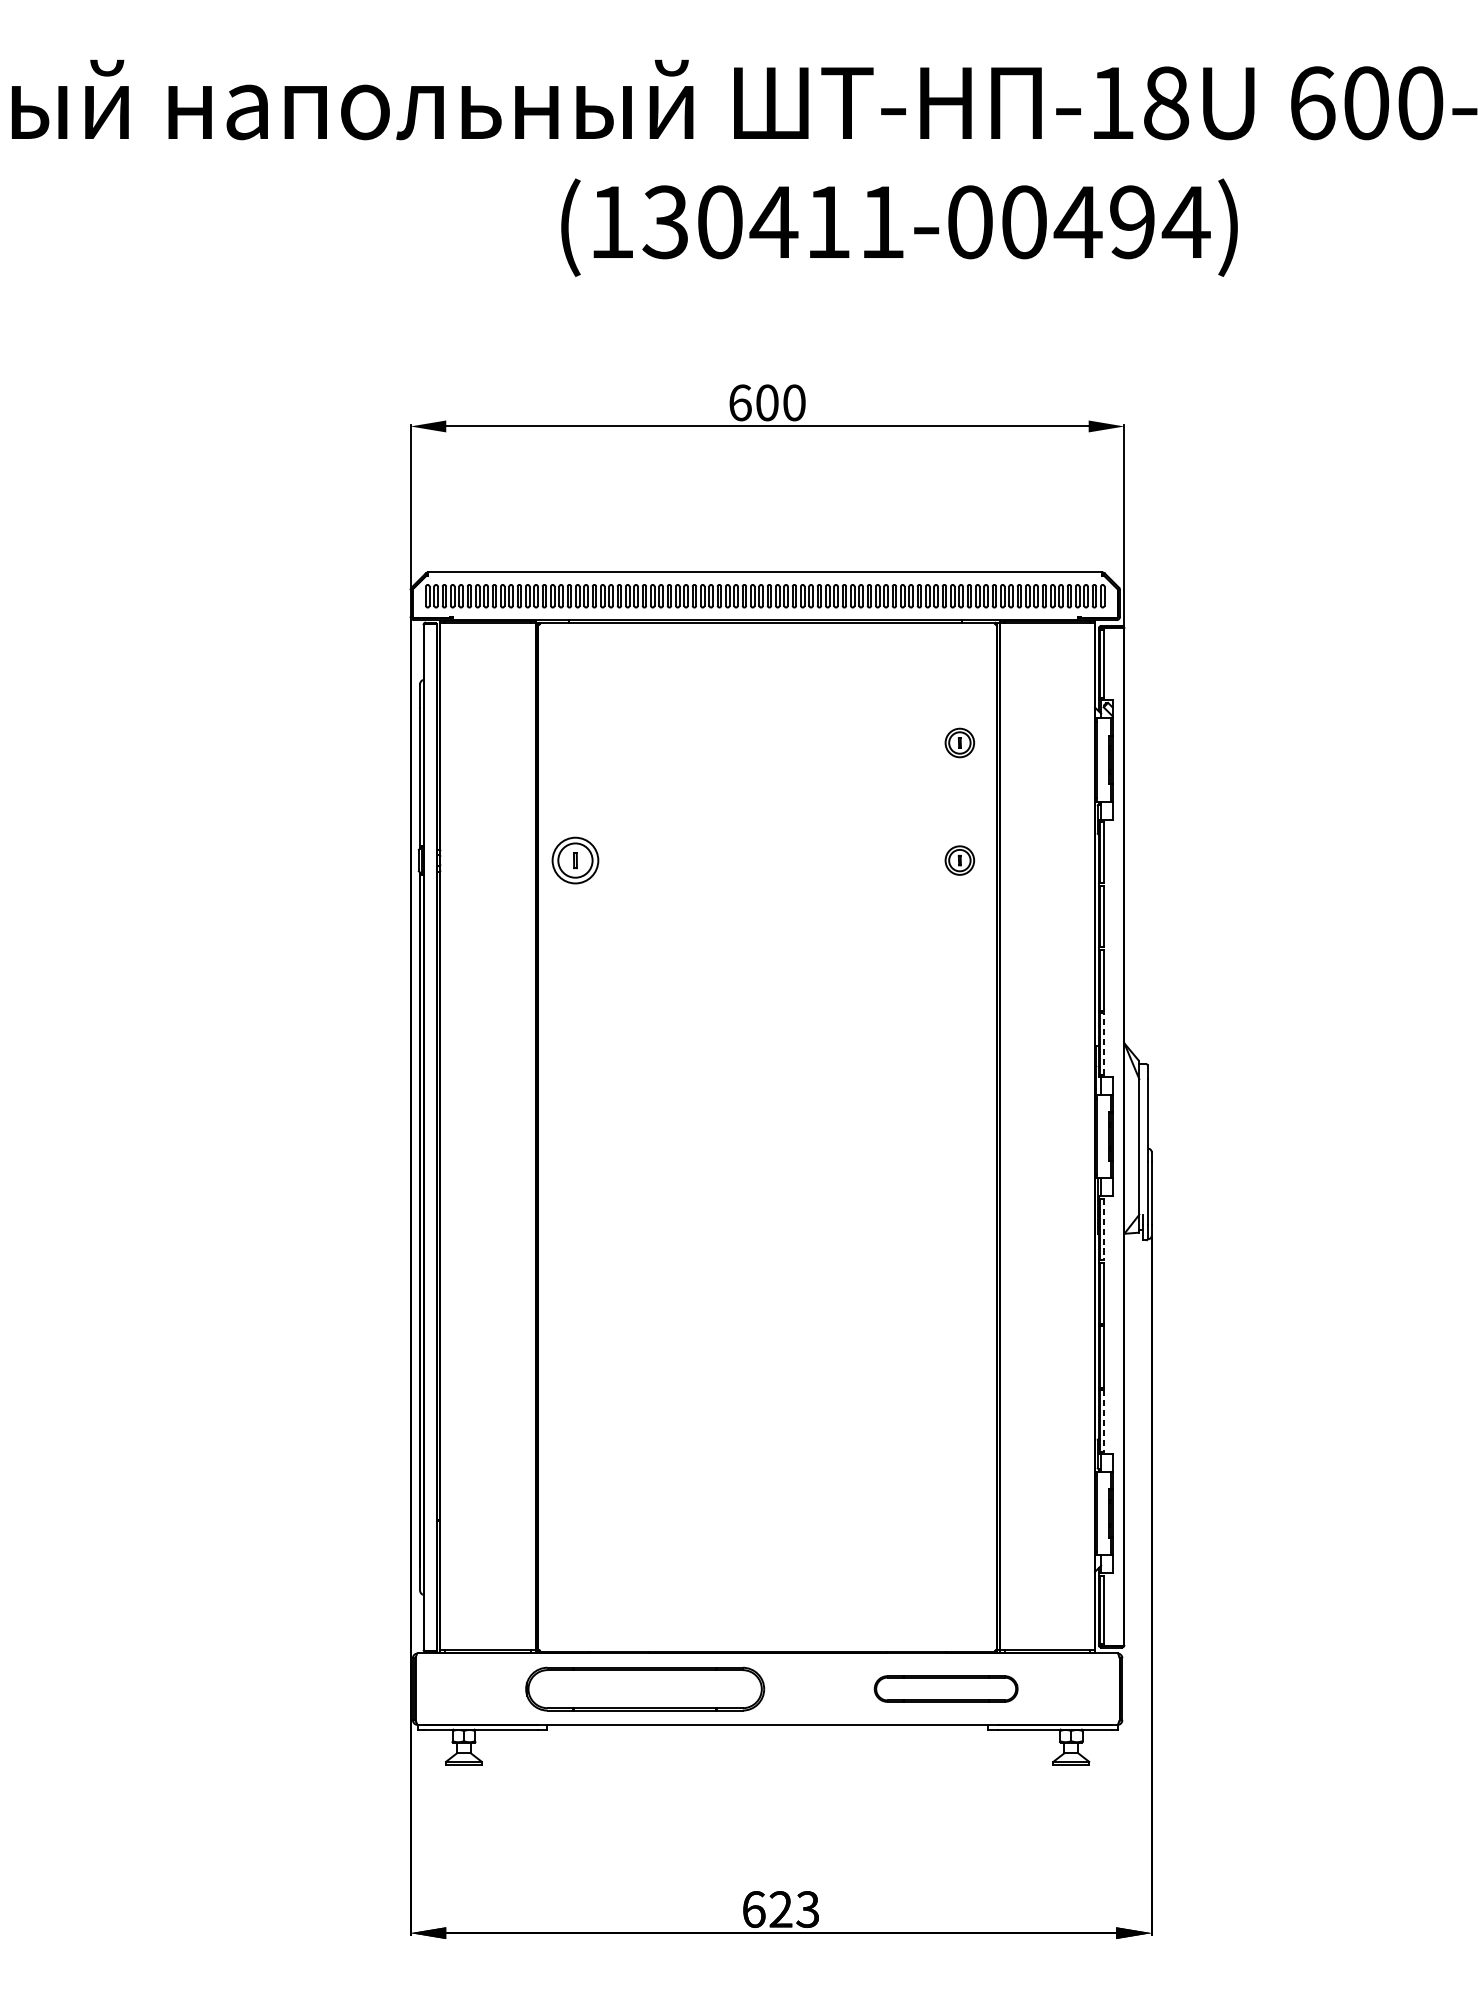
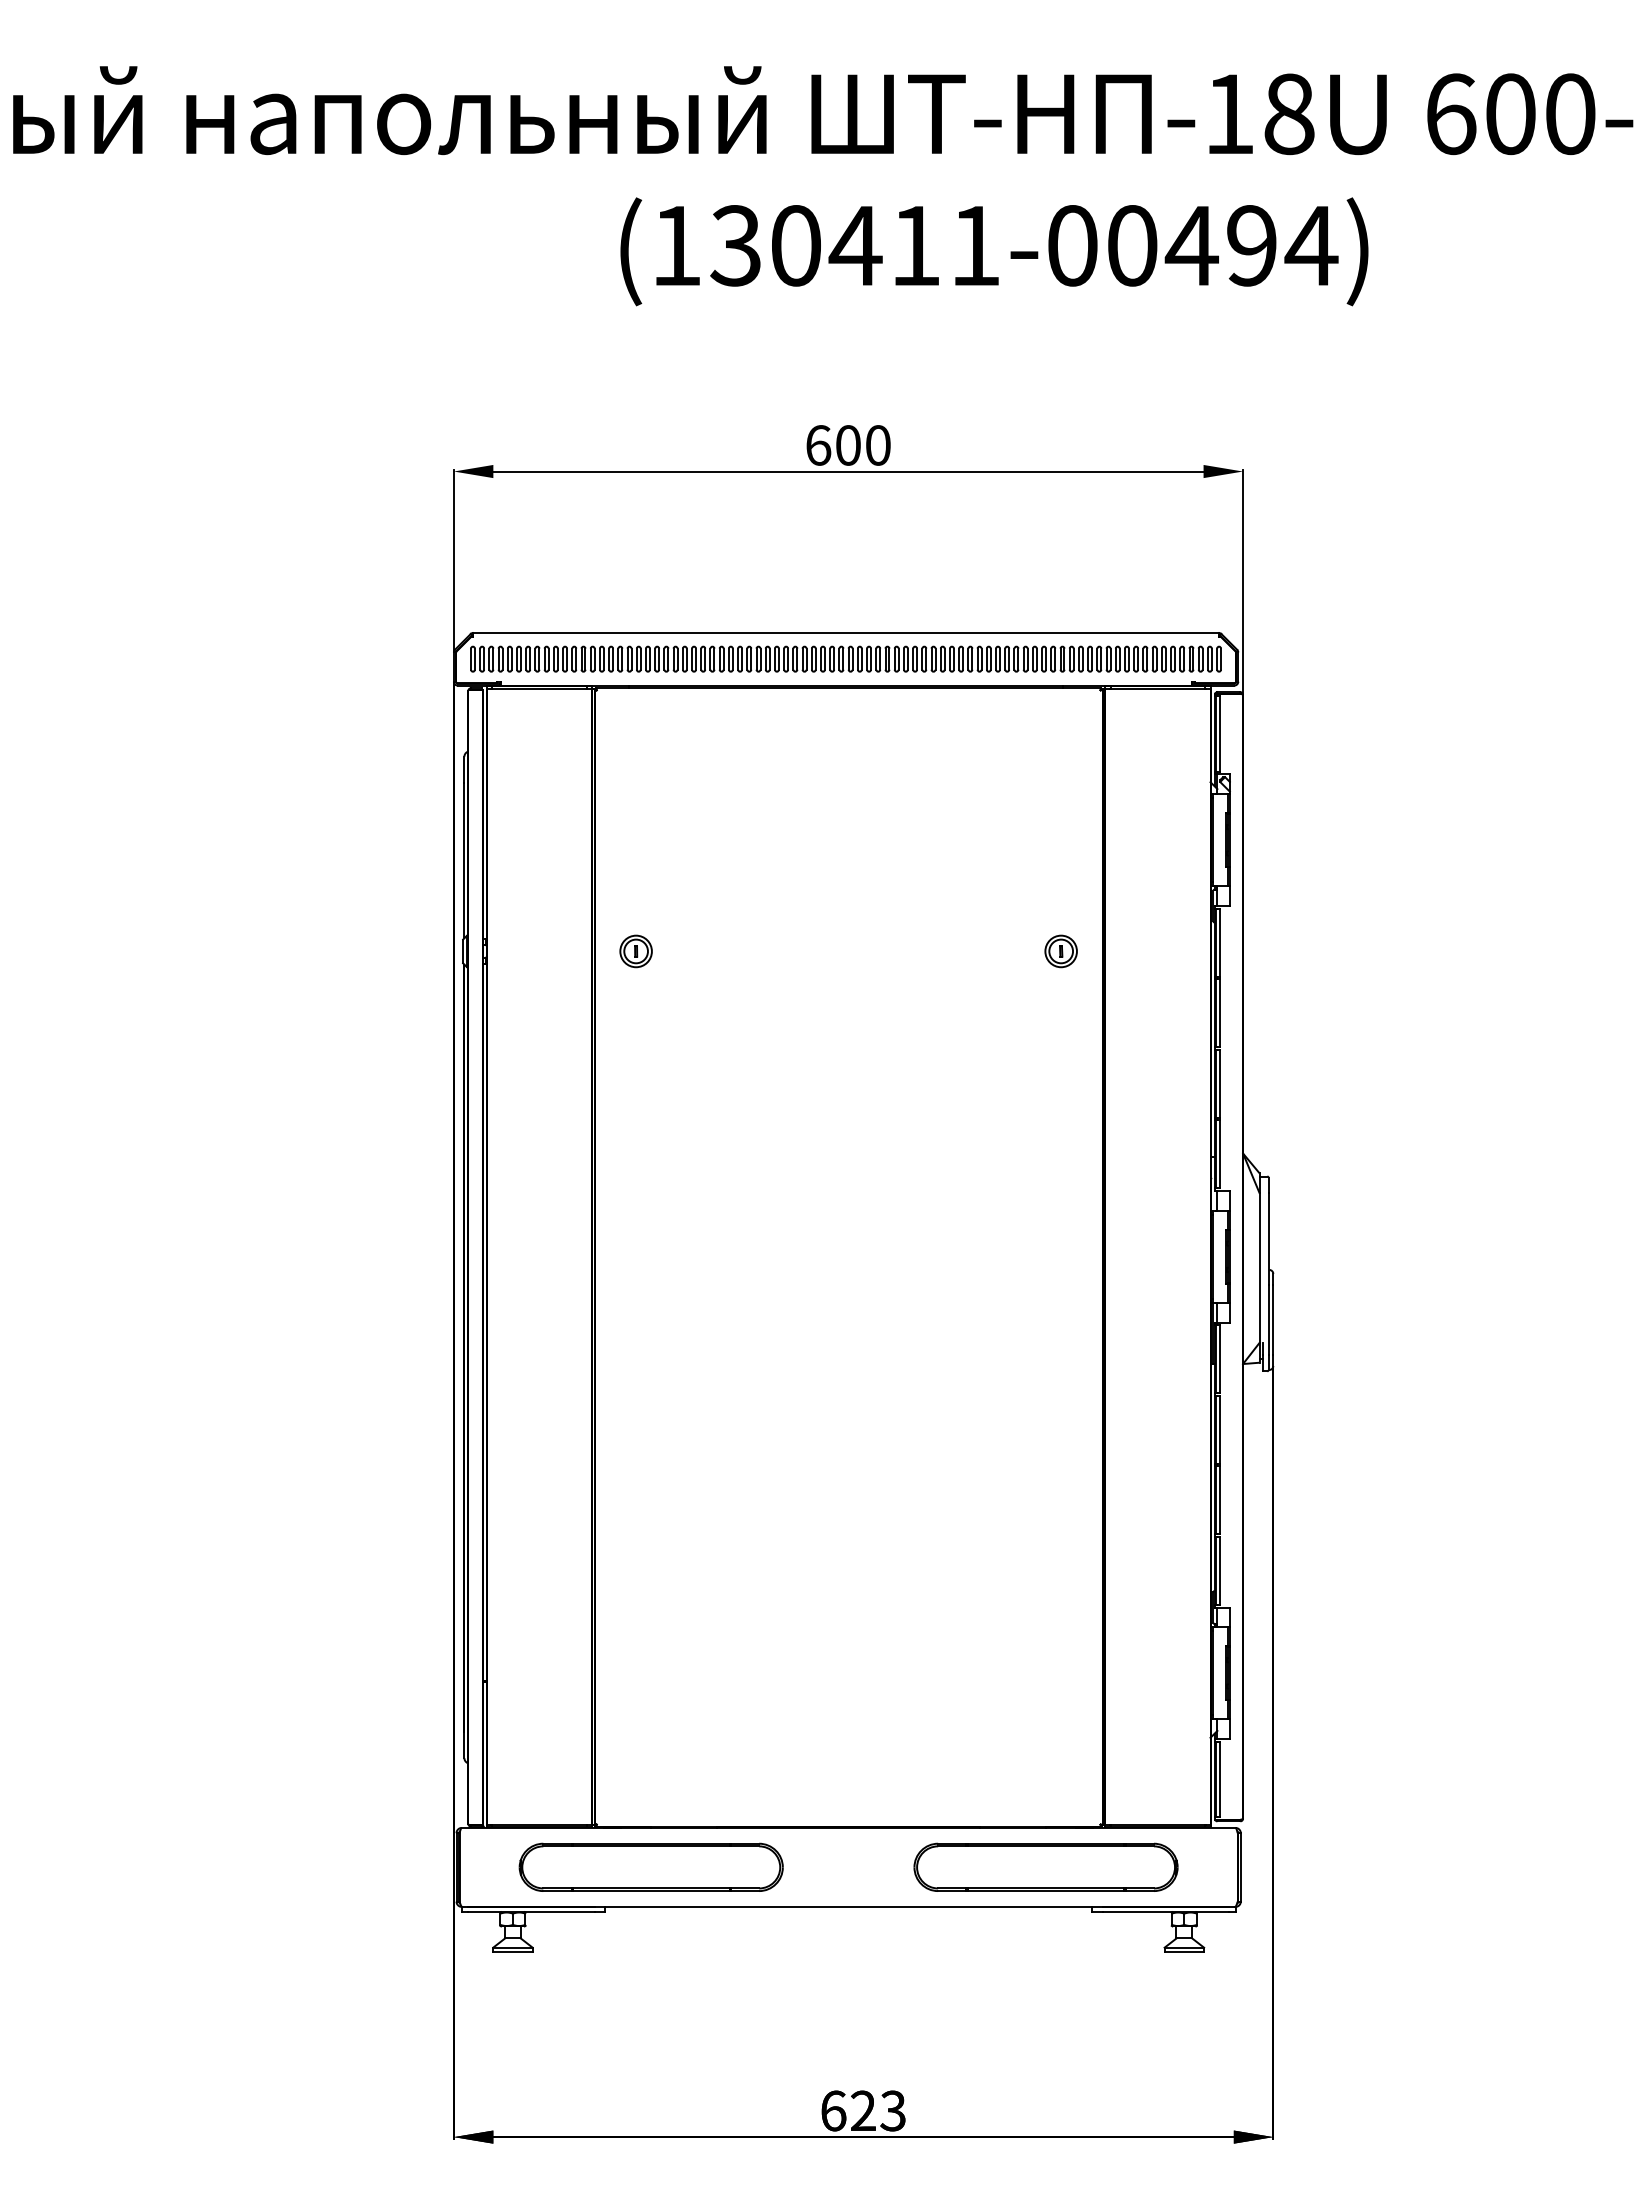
part: (959, 743) -> (1060, 821), removed
part: (574, 860) -> (635, 951), size x0.62
line: (1104, 1044) -> (1220, 1154), dashed -> solid
line: (1104, 1229) -> (1220, 1359), dashed -> solid
line: (1104, 1420) -> (1220, 1570), dashed -> solid
part: (644, 1688) -> (650, 1866), moved
part: (945, 1688) -> (1045, 1866), size x1.67

